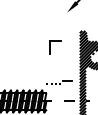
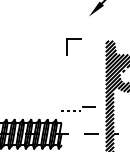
part: (55, 47) -> (73, 46), moved

